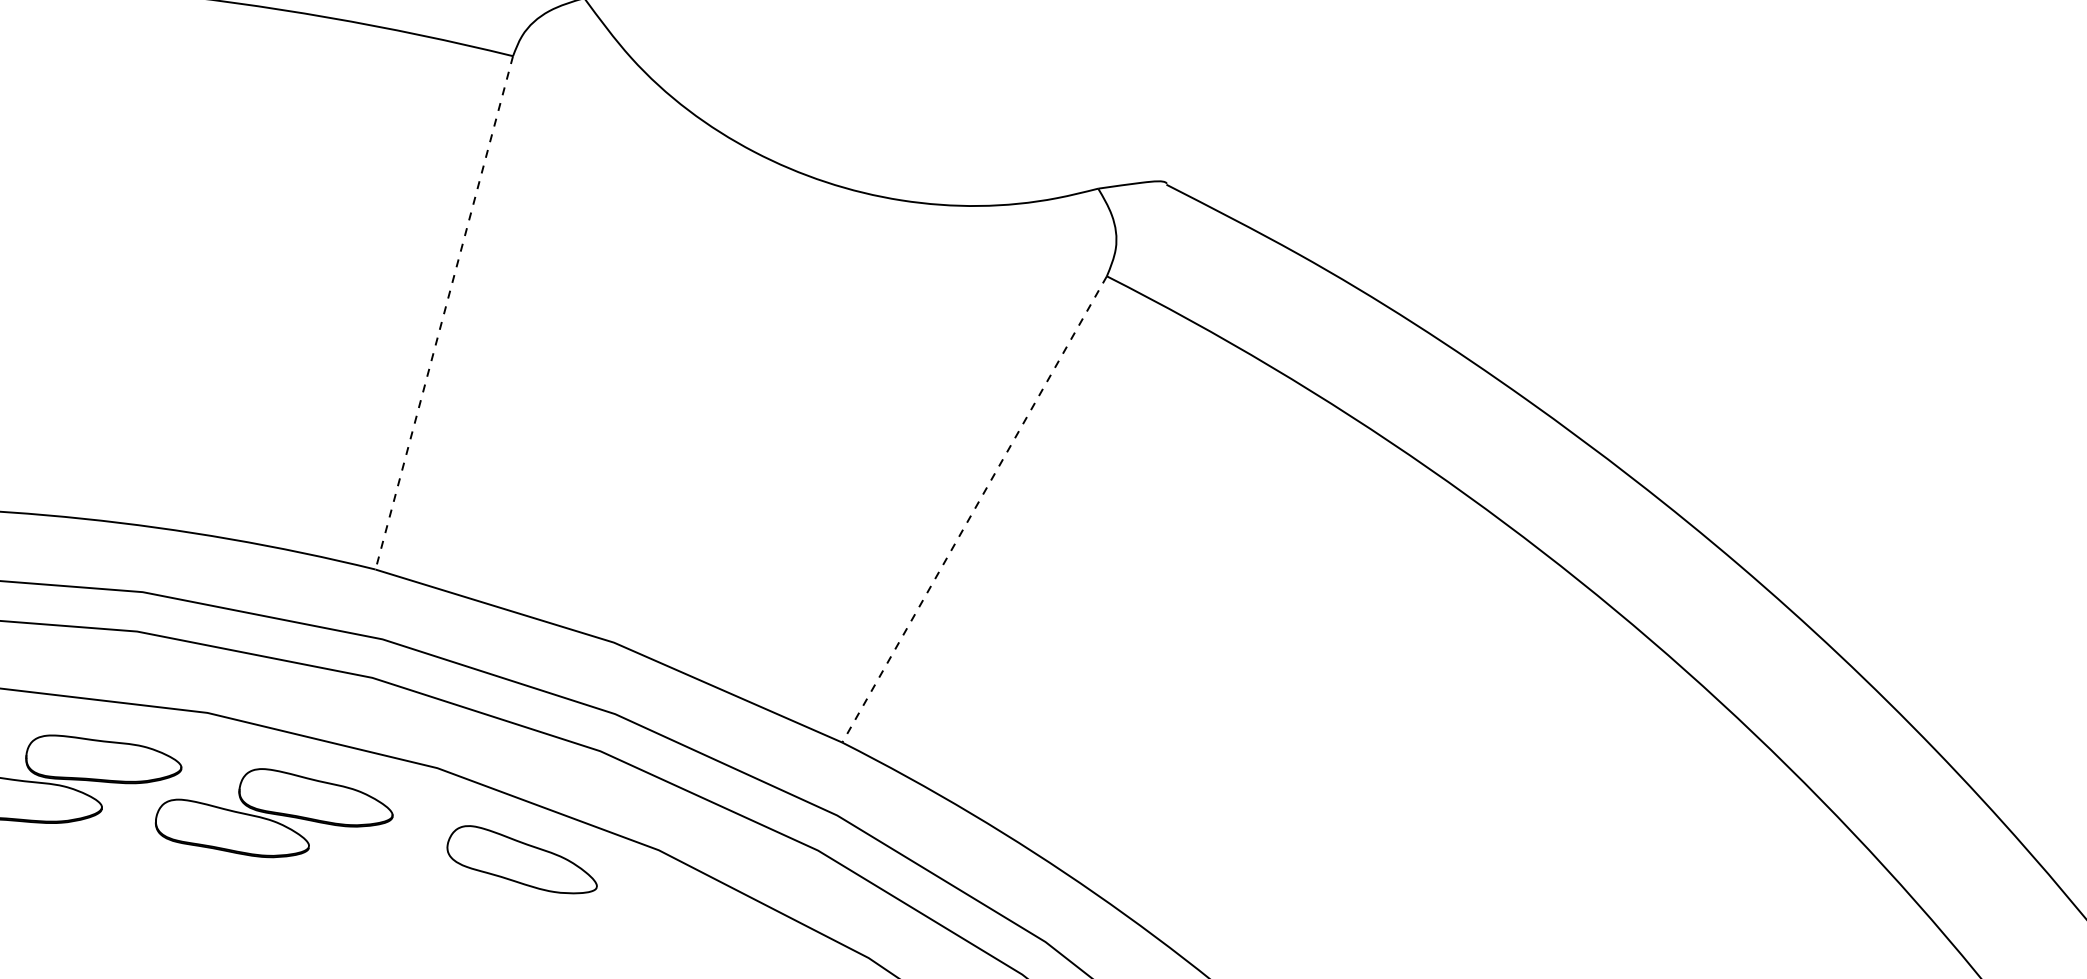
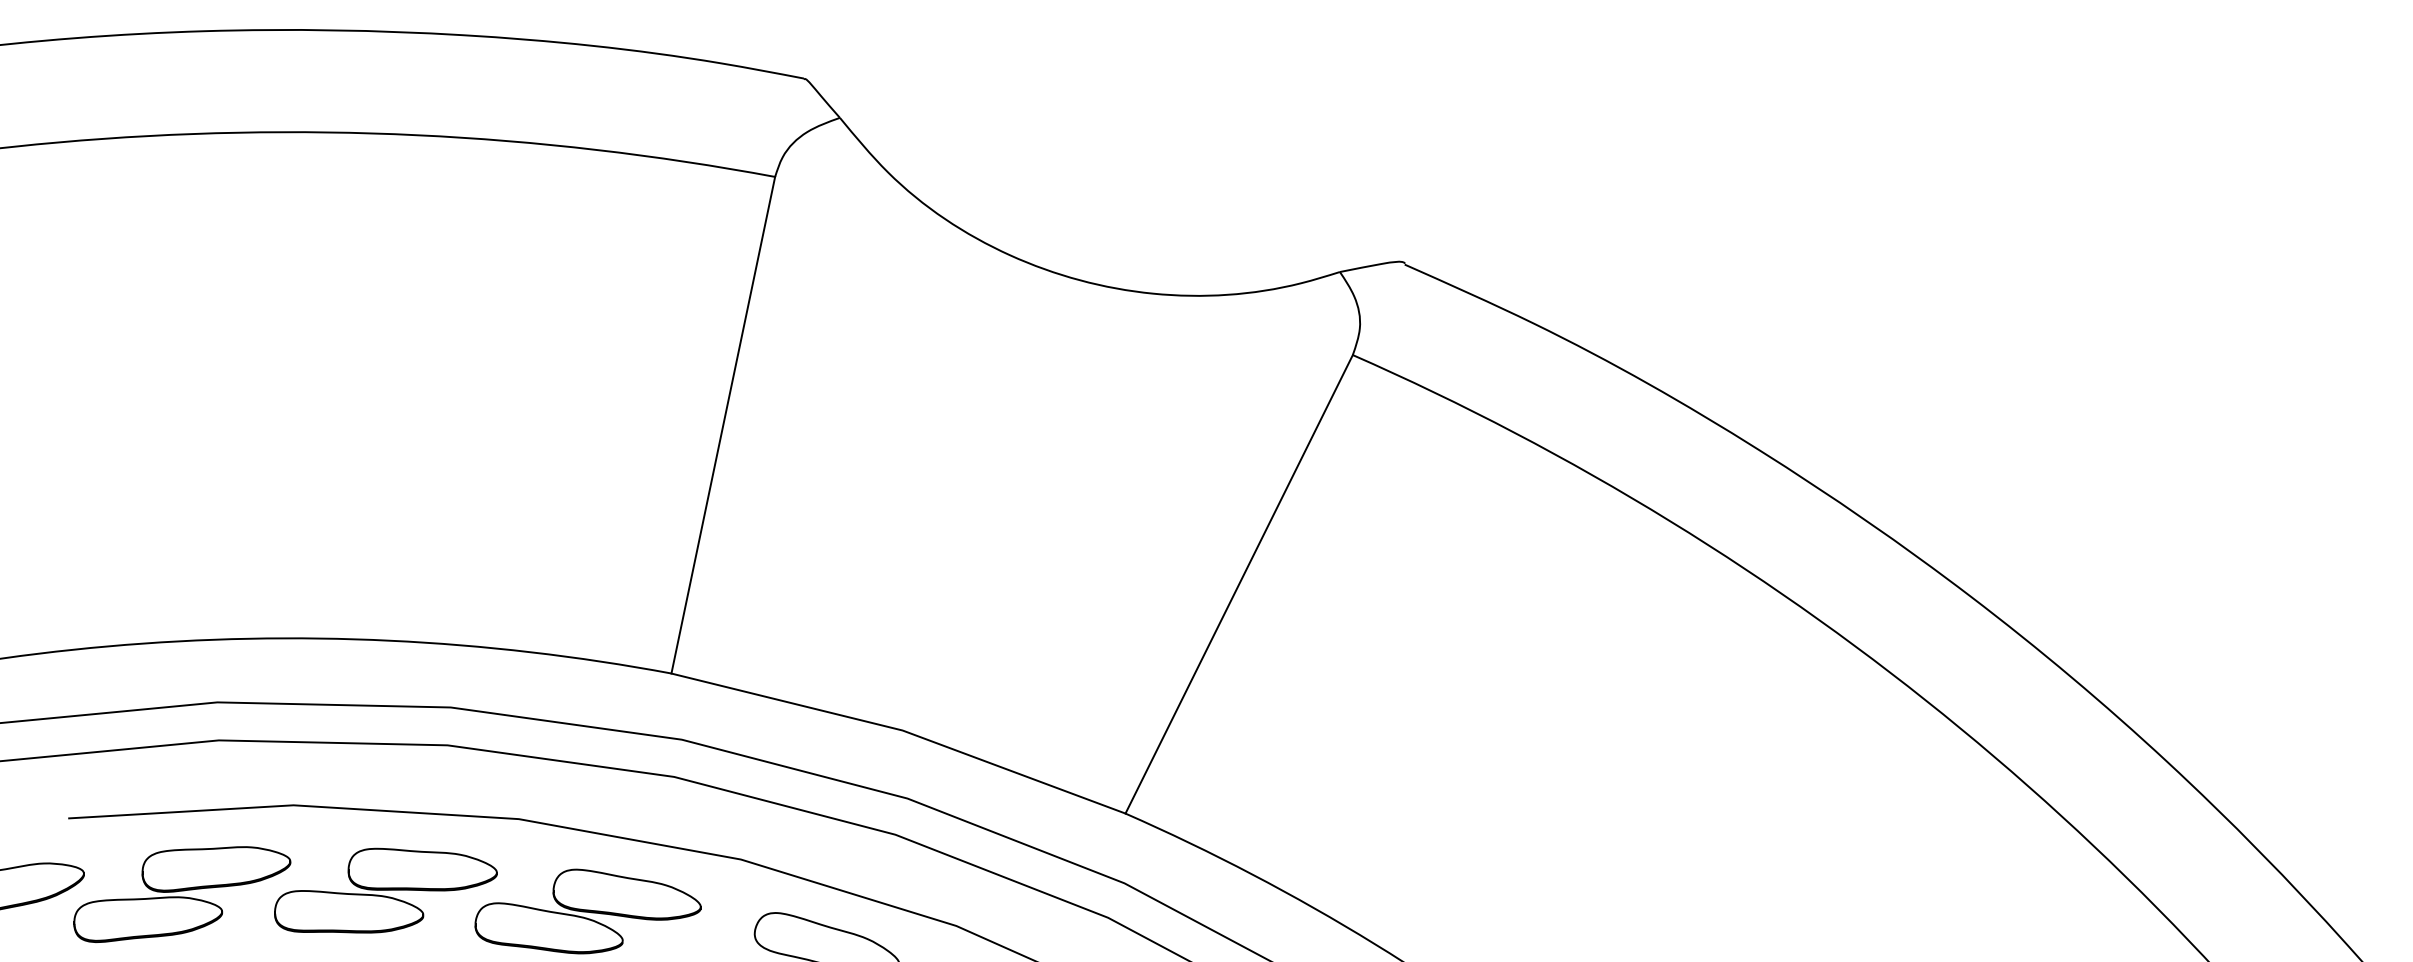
line: (444, 313) -> (723, 425), dashed -> solid
line: (974, 509) -> (1239, 584), dashed -> solid

